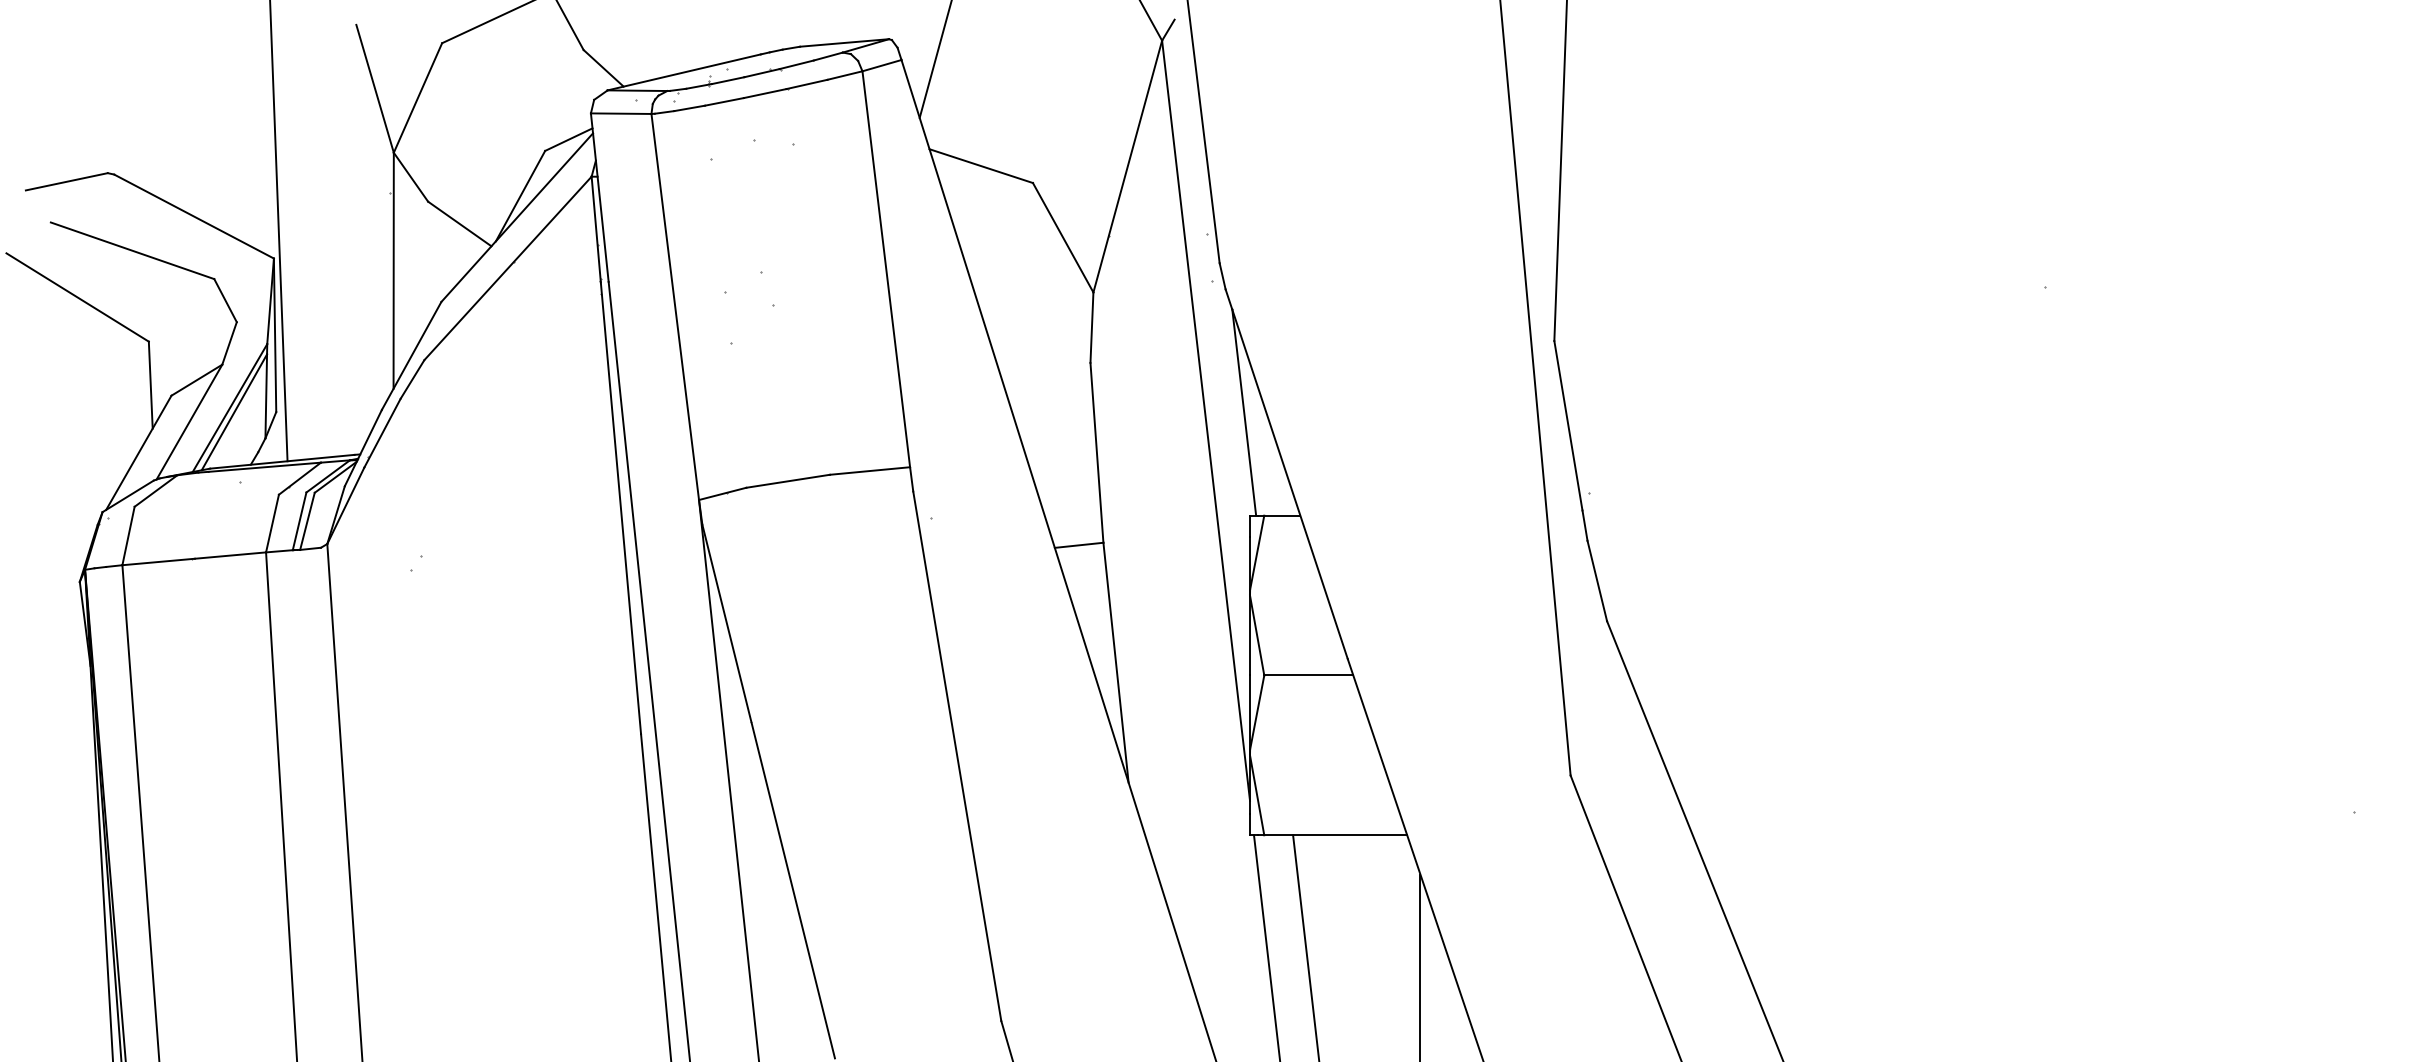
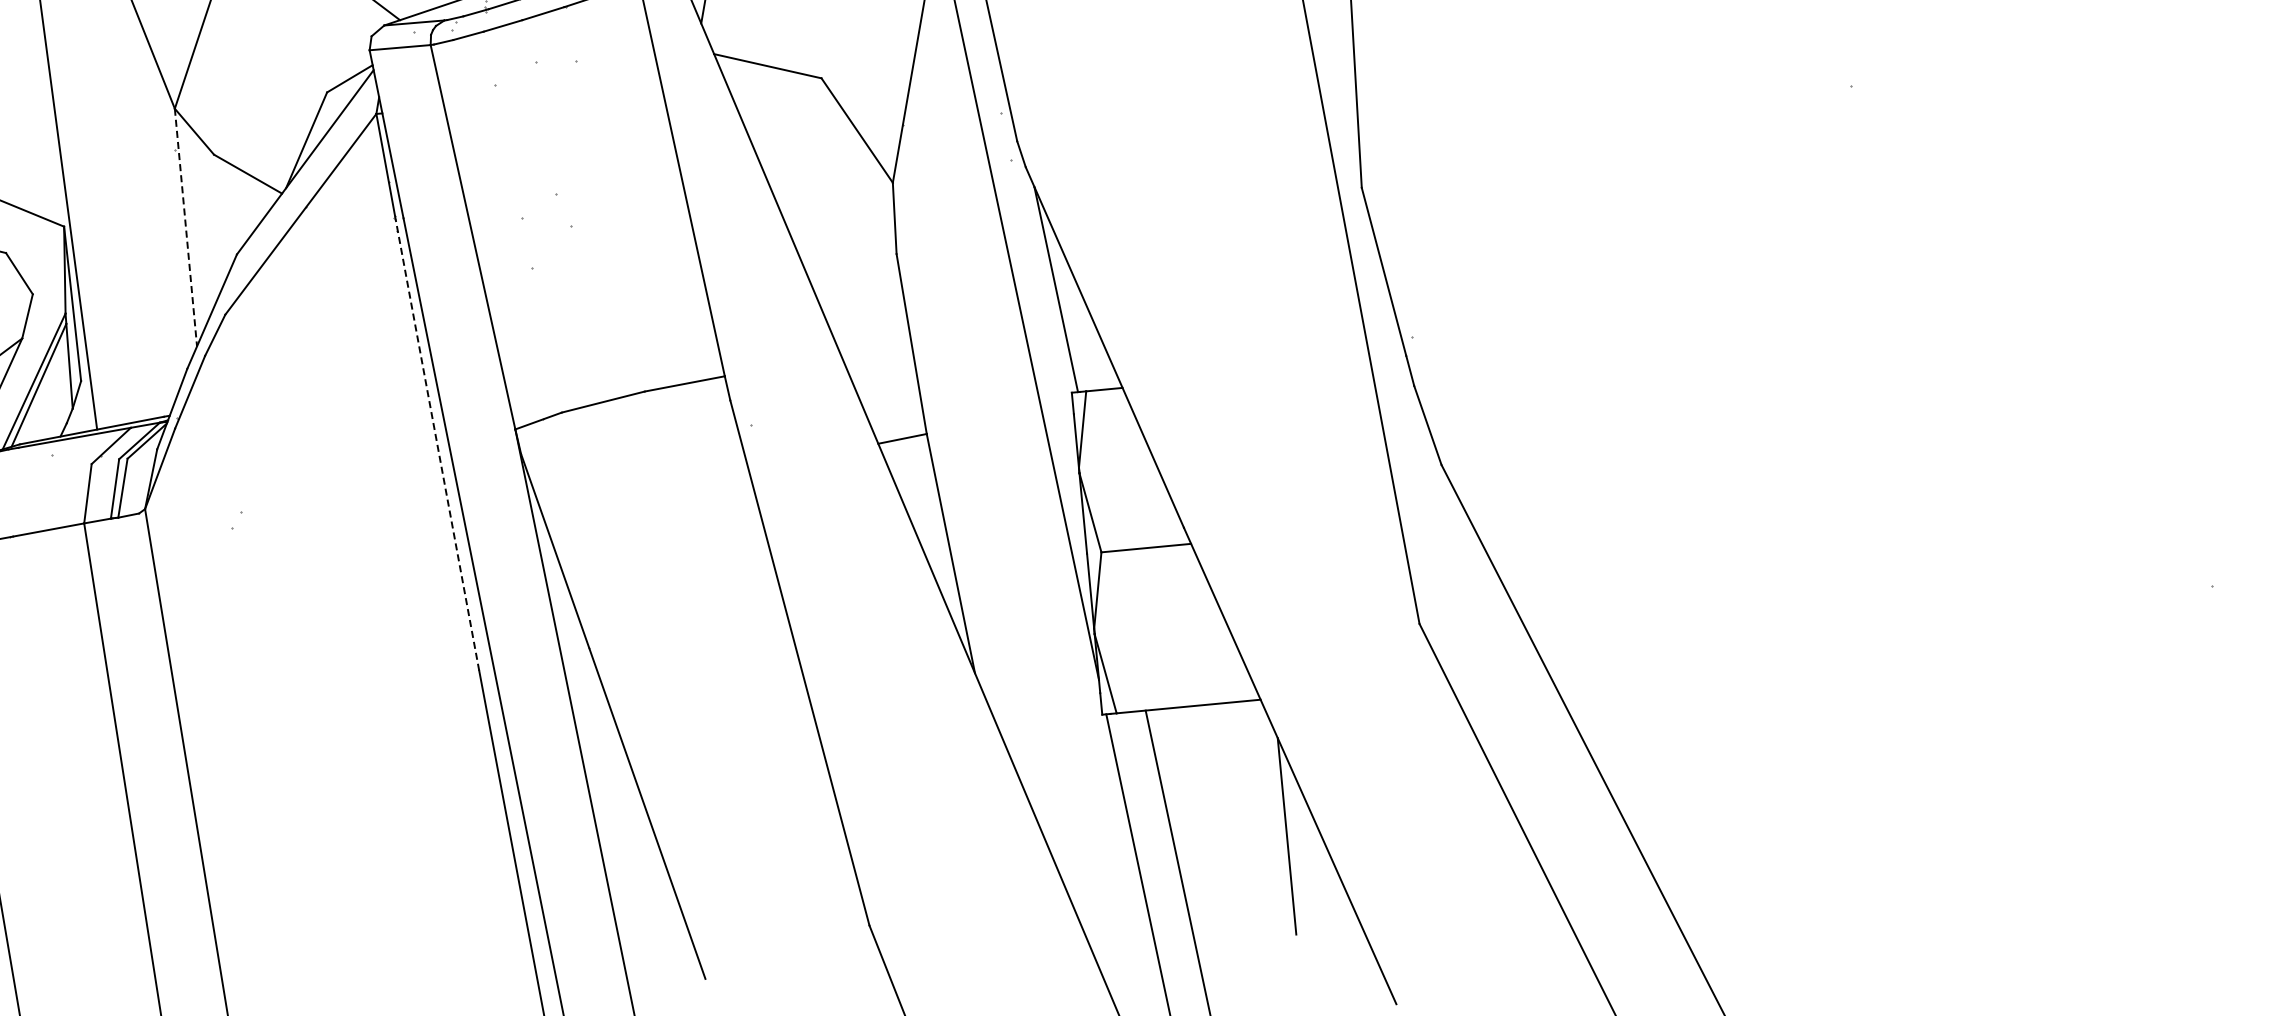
line: (393, 270) -> (185, 227), solid -> dashed
line: (620, 508) -> (437, 445), solid -> dashed

